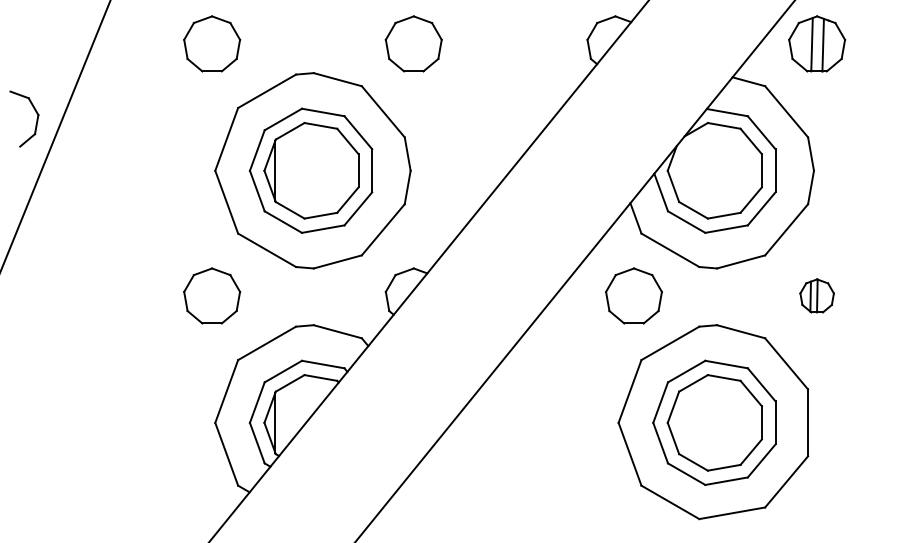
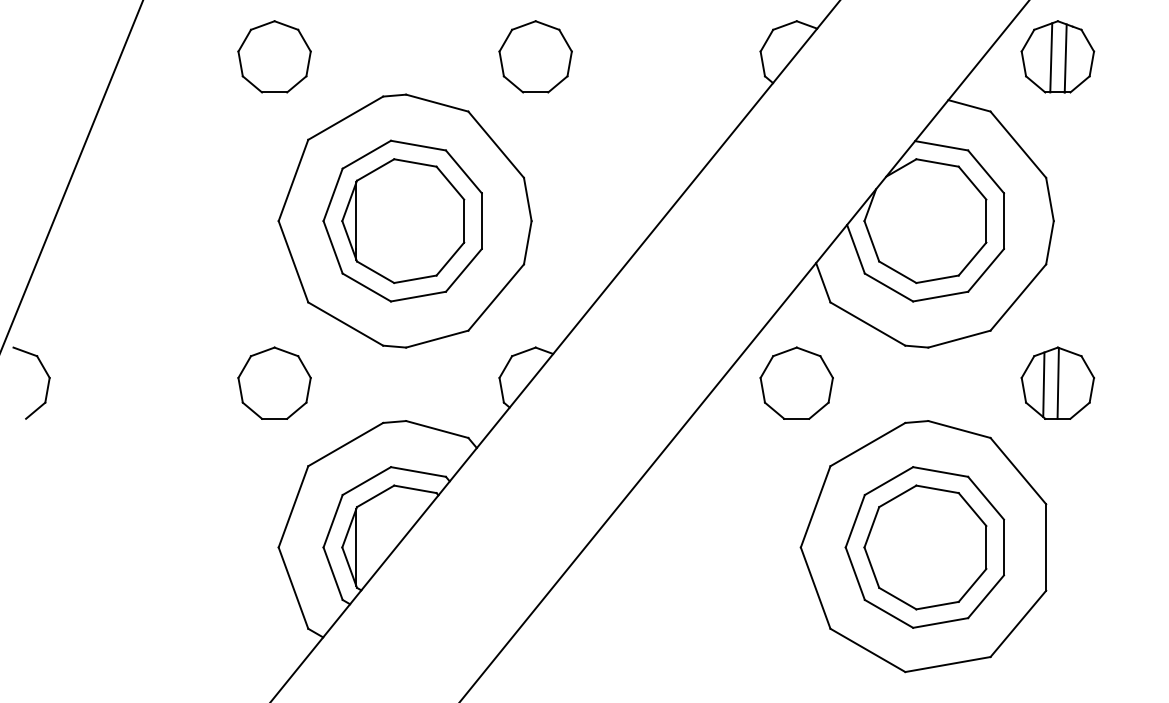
part: (36, 119) -> (47, 383), moved
part: (633, 295) -> (796, 382), moved
part: (816, 295) -> (1057, 382), size x1.67

